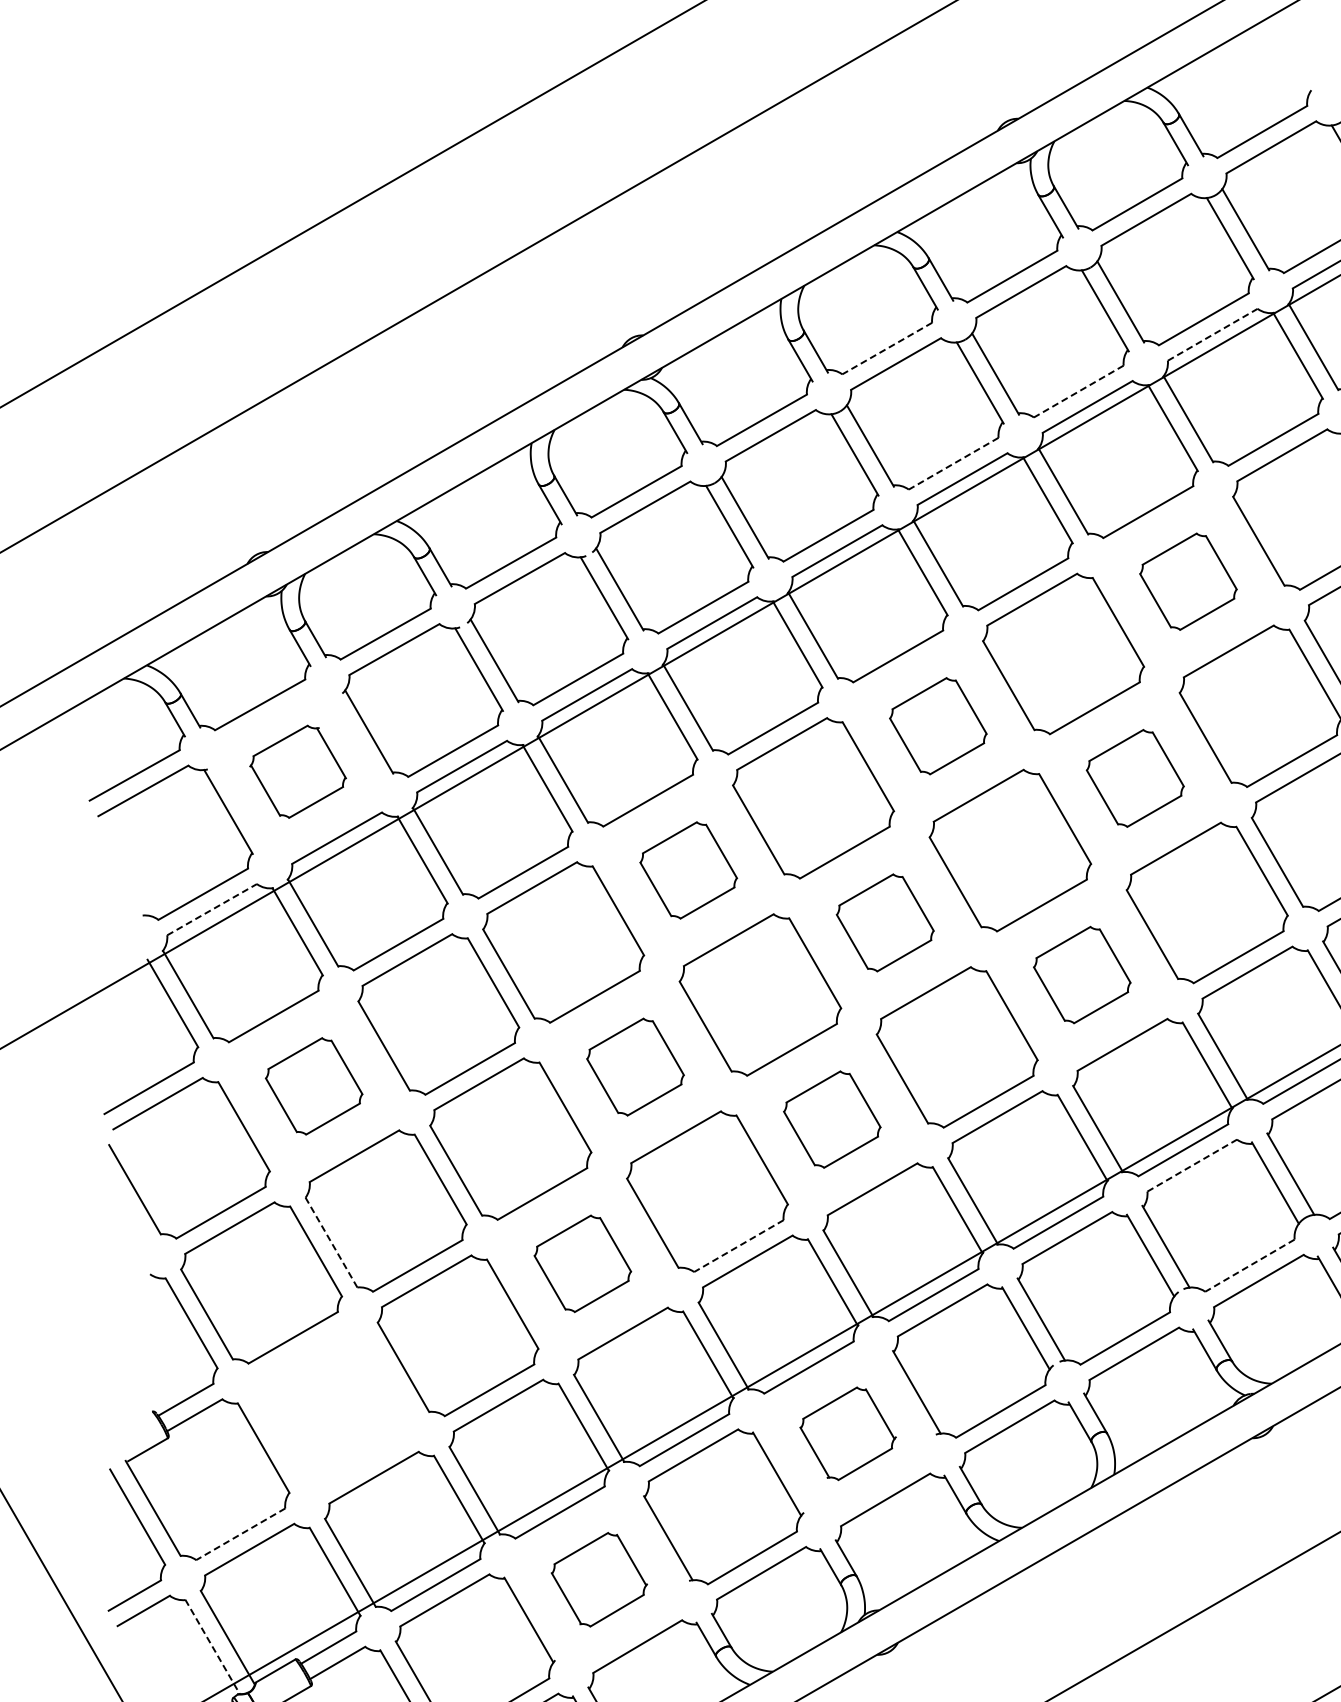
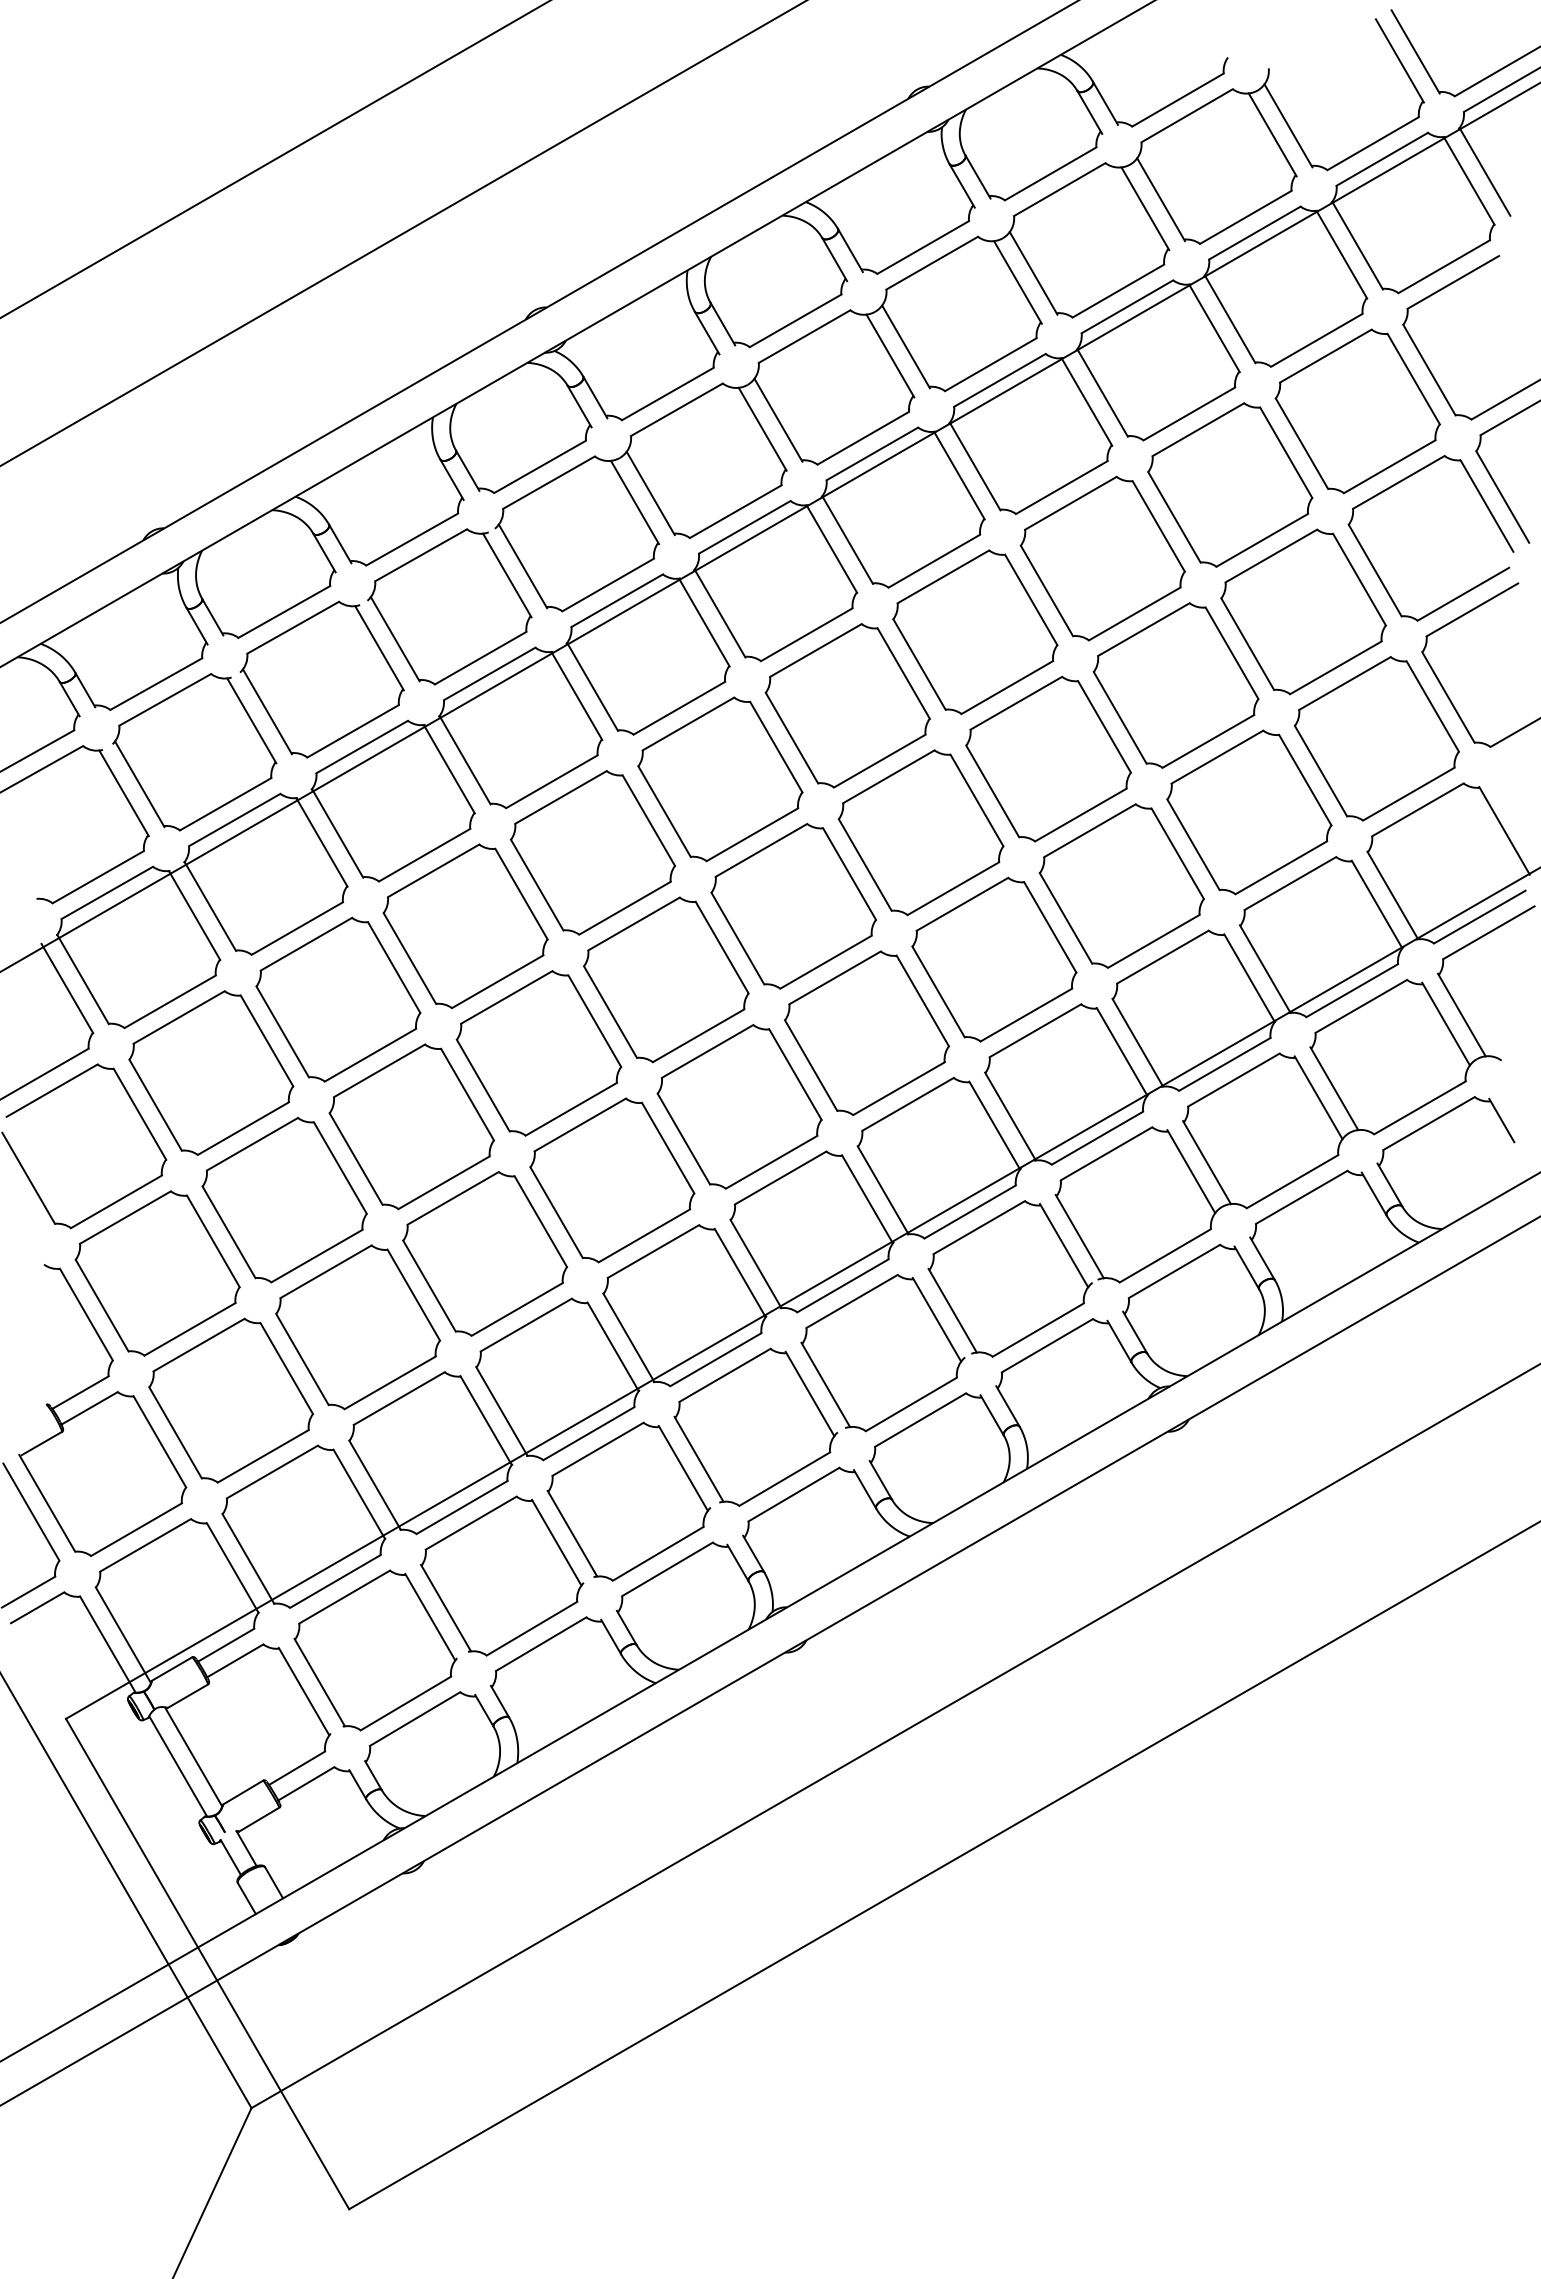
line: (1212, 334) -> (1127, 306), dashed -> solid
line: (887, 348) -> (795, 320), dashed -> solid
line: (1078, 391) -> (990, 364), dashed -> solid
line: (953, 463) -> (863, 438), dashed -> solid
part: (1188, 581) -> (1102, 558), size x1.67
part: (938, 725) -> (847, 705), size x1.67
part: (297, 771) -> (194, 752), size x1.67
part: (1135, 777) -> (1048, 758), size x1.67
part: (689, 870) -> (593, 852), size x1.67
line: (212, 909) -> (107, 892), dashed -> solid
part: (885, 923) -> (793, 906), size x1.67
part: (1082, 975) -> (994, 959), size x1.67
part: (635, 1067) -> (538, 1053), size x1.67
part: (314, 1085) -> (211, 1072), size x1.67
part: (832, 1119) -> (739, 1106), size x1.67
line: (1192, 1165) -> (1106, 1153), dashed -> solid
line: (331, 1242) -> (229, 1232), dashed -> solid
line: (739, 1245) -> (644, 1235), dashed -> solid
part: (583, 1263) -> (485, 1253), size x1.67
line: (1250, 1265) -> (1165, 1255), dashed -> solid
part: (333, 1407) -> (231, 1400), added
part: (847, 1433) -> (755, 1426), size x1.67
line: (240, 1534) -> (136, 1529), dashed -> solid
part: (599, 1579) -> (502, 1575), size x1.67
line: (212, 1646) -> (107, 1644), dashed -> solid

